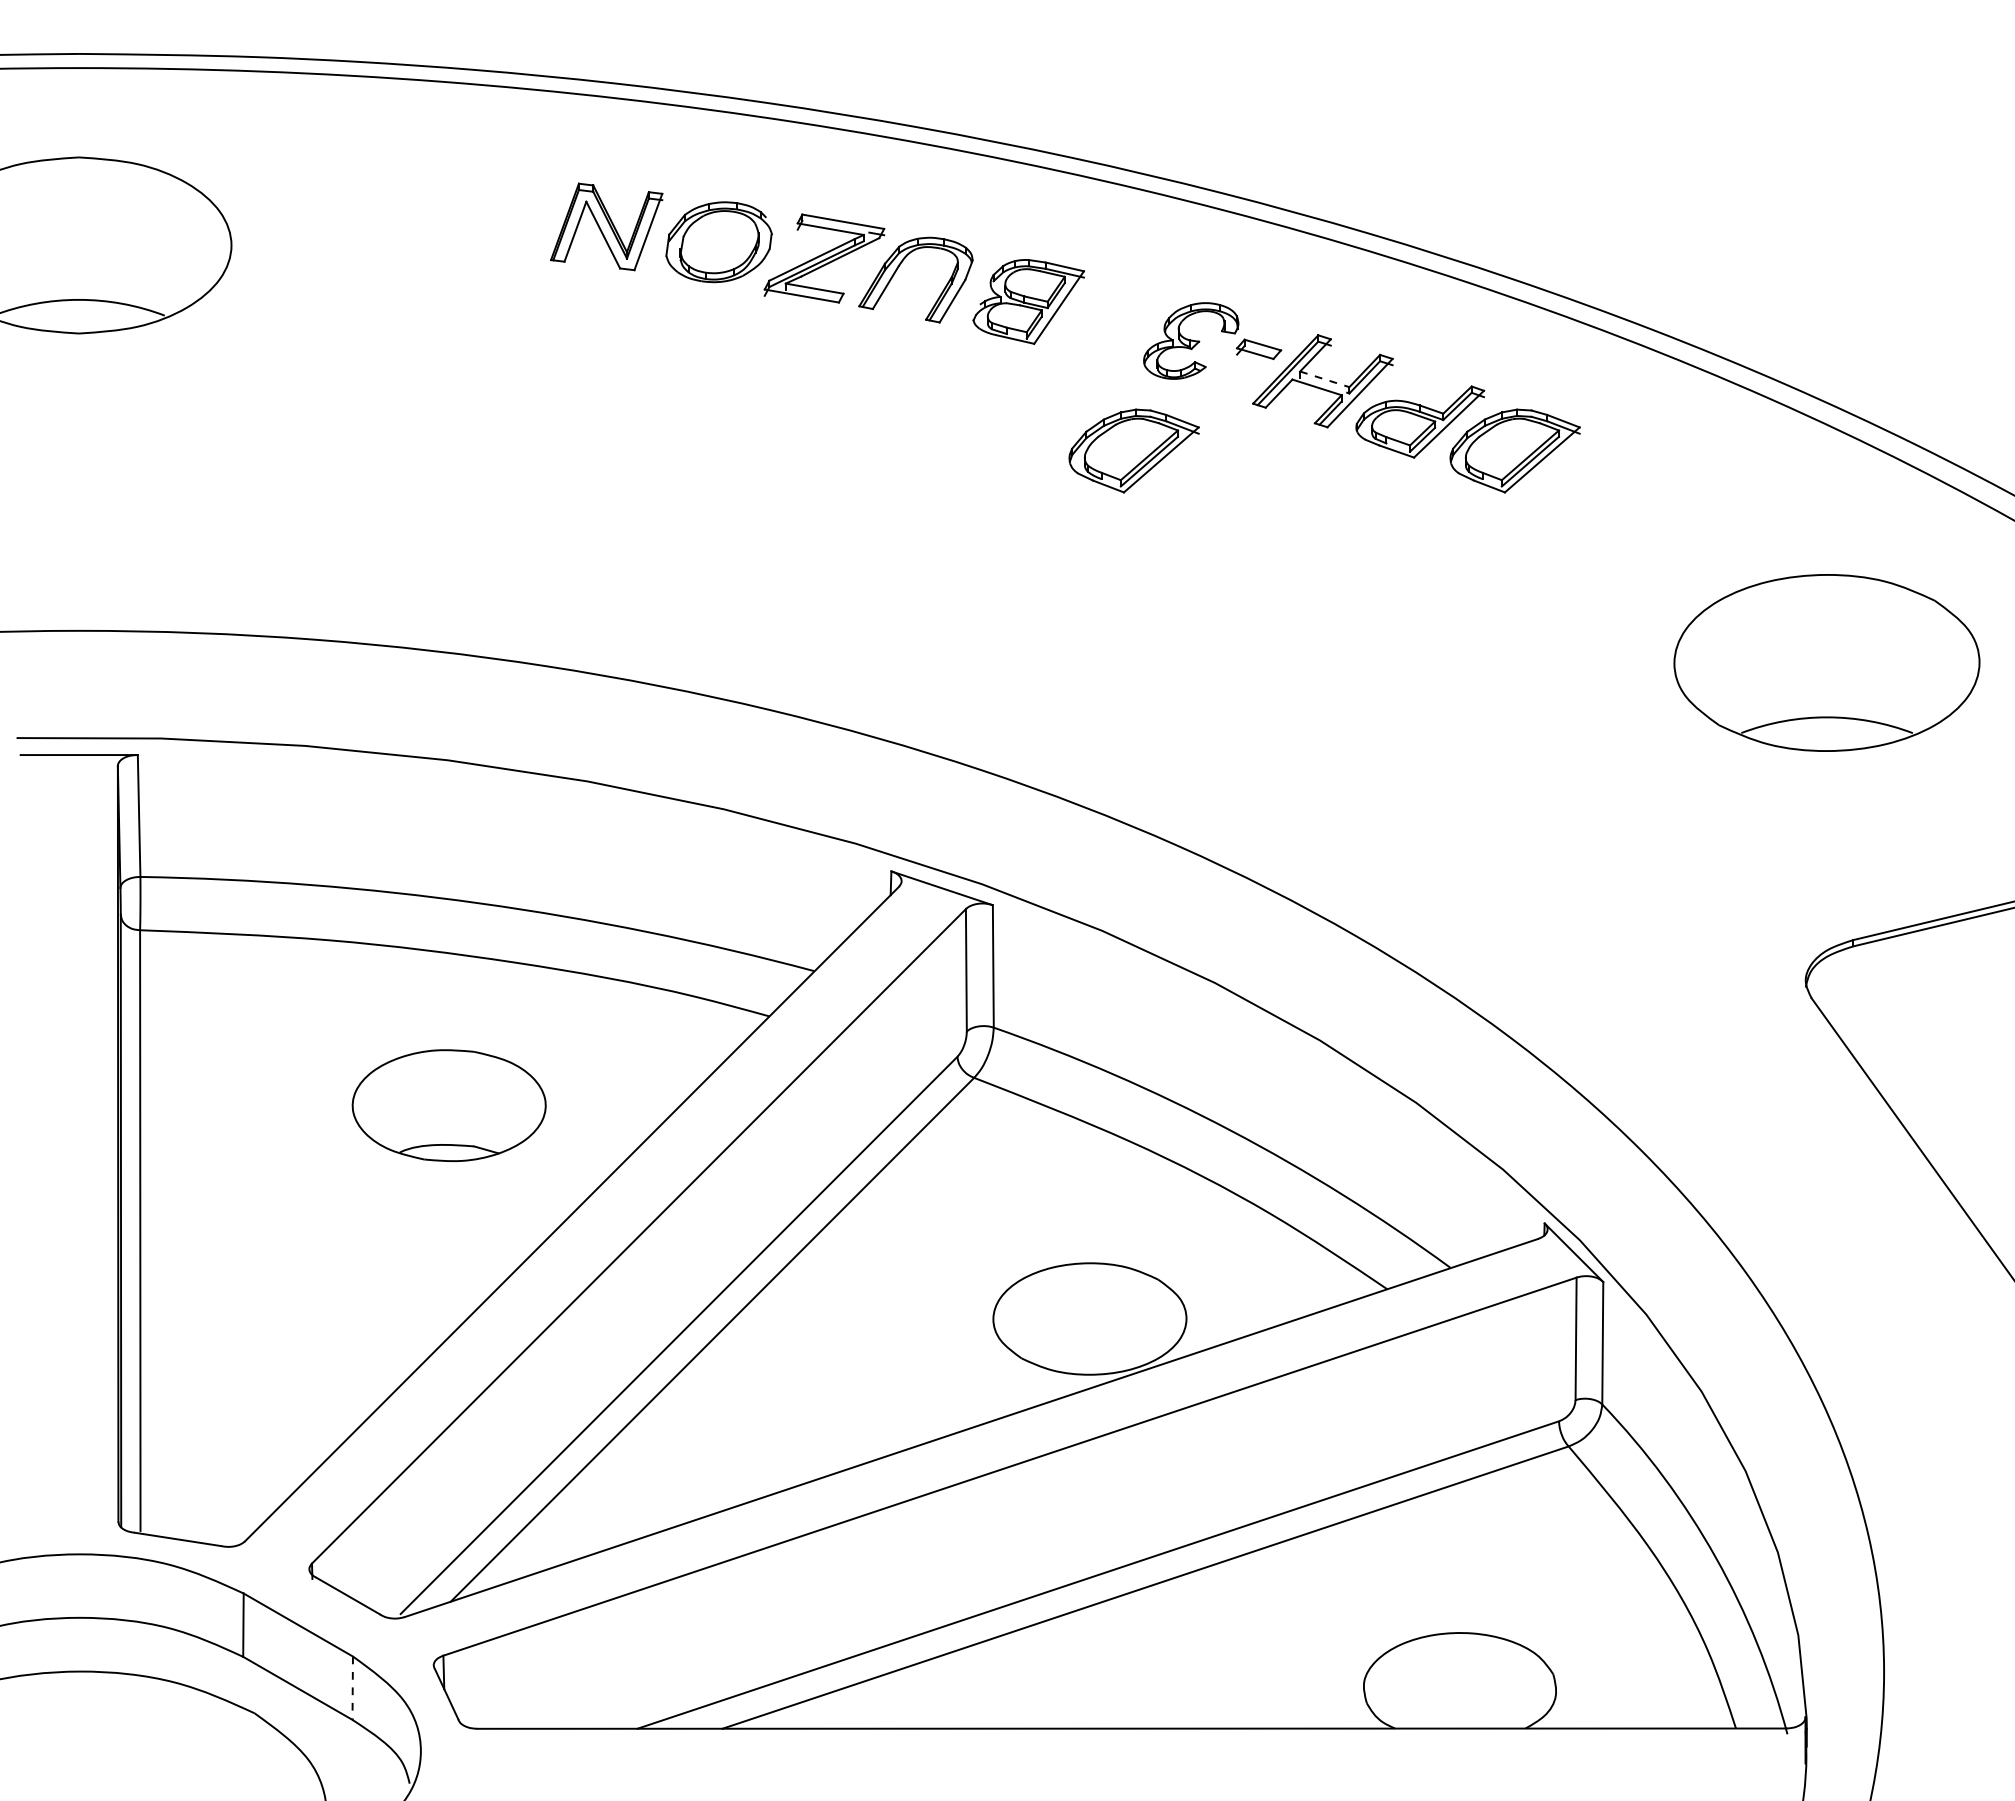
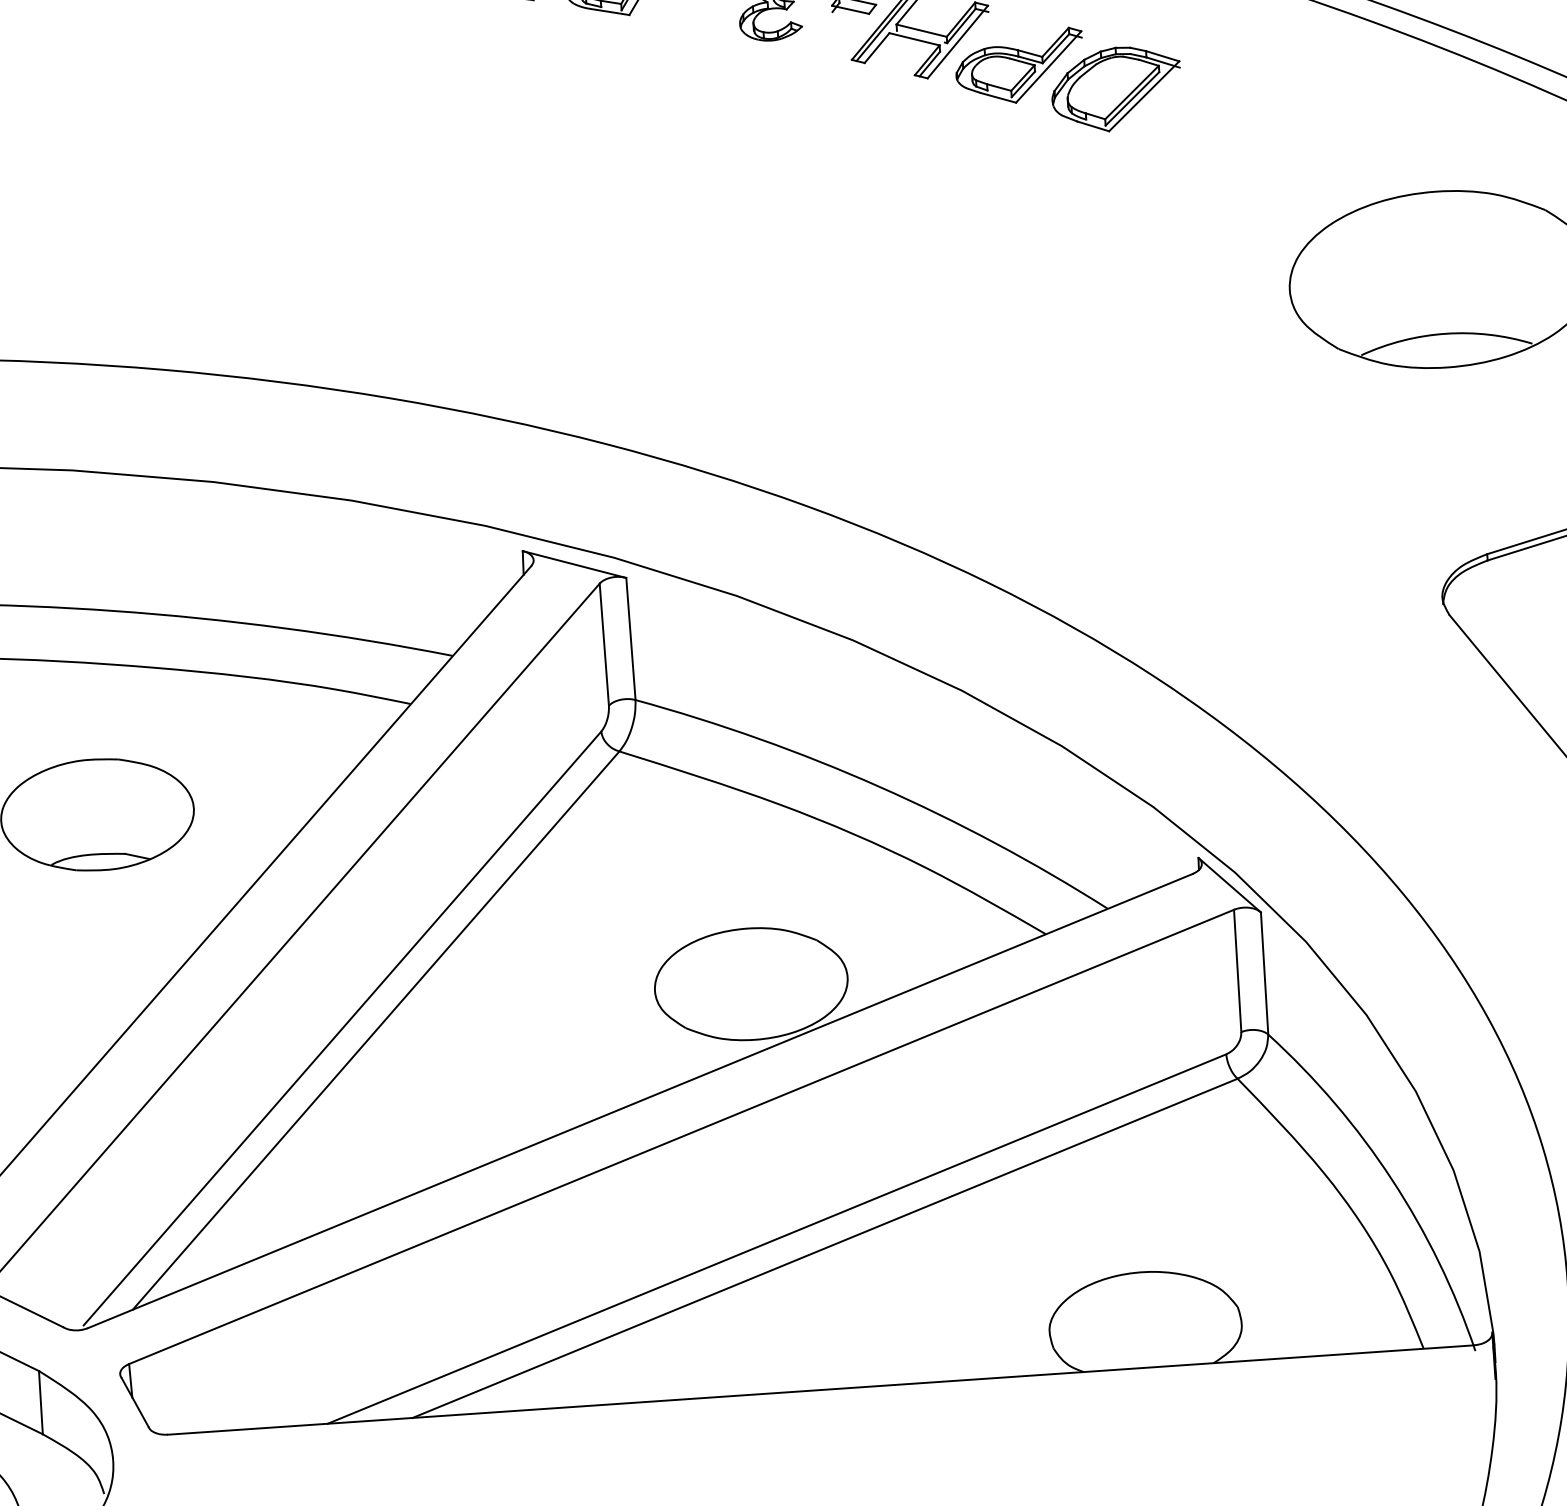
line: (1324, 379) -> (921, 30), dashed -> solid
part: (1133, 450) -> (735, 114), removed
line: (352, 1688) -> (40, 1402), dashed -> solid

